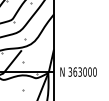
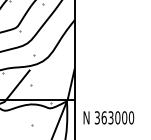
text: (78, 71) -> (108, 117), moved

